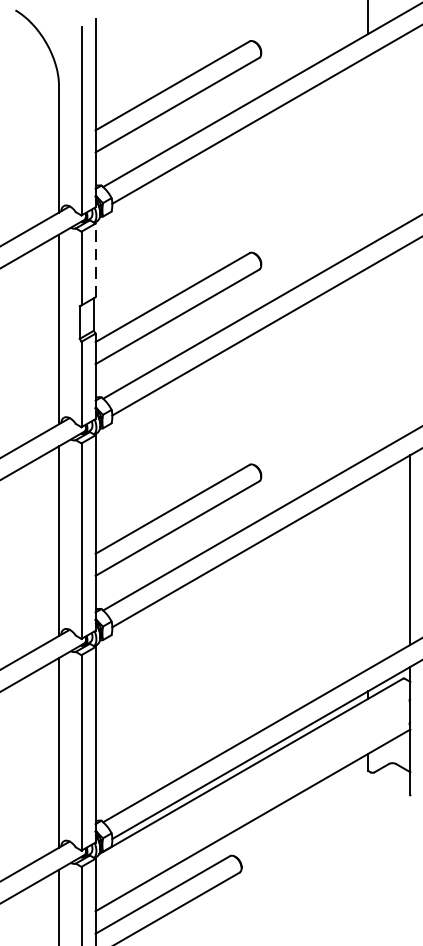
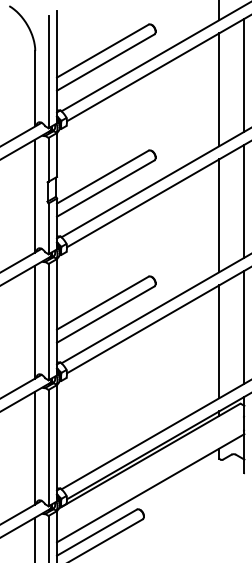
line: (410, 125) -> (244, 74), added
line: (368, 150) -> (219, 89), added
line: (96, 259) -> (57, 154), dashed -> solid
line: (410, 336) -> (244, 200), added
line: (368, 362) -> (219, 215), added
line: (368, 573) -> (219, 341), added

